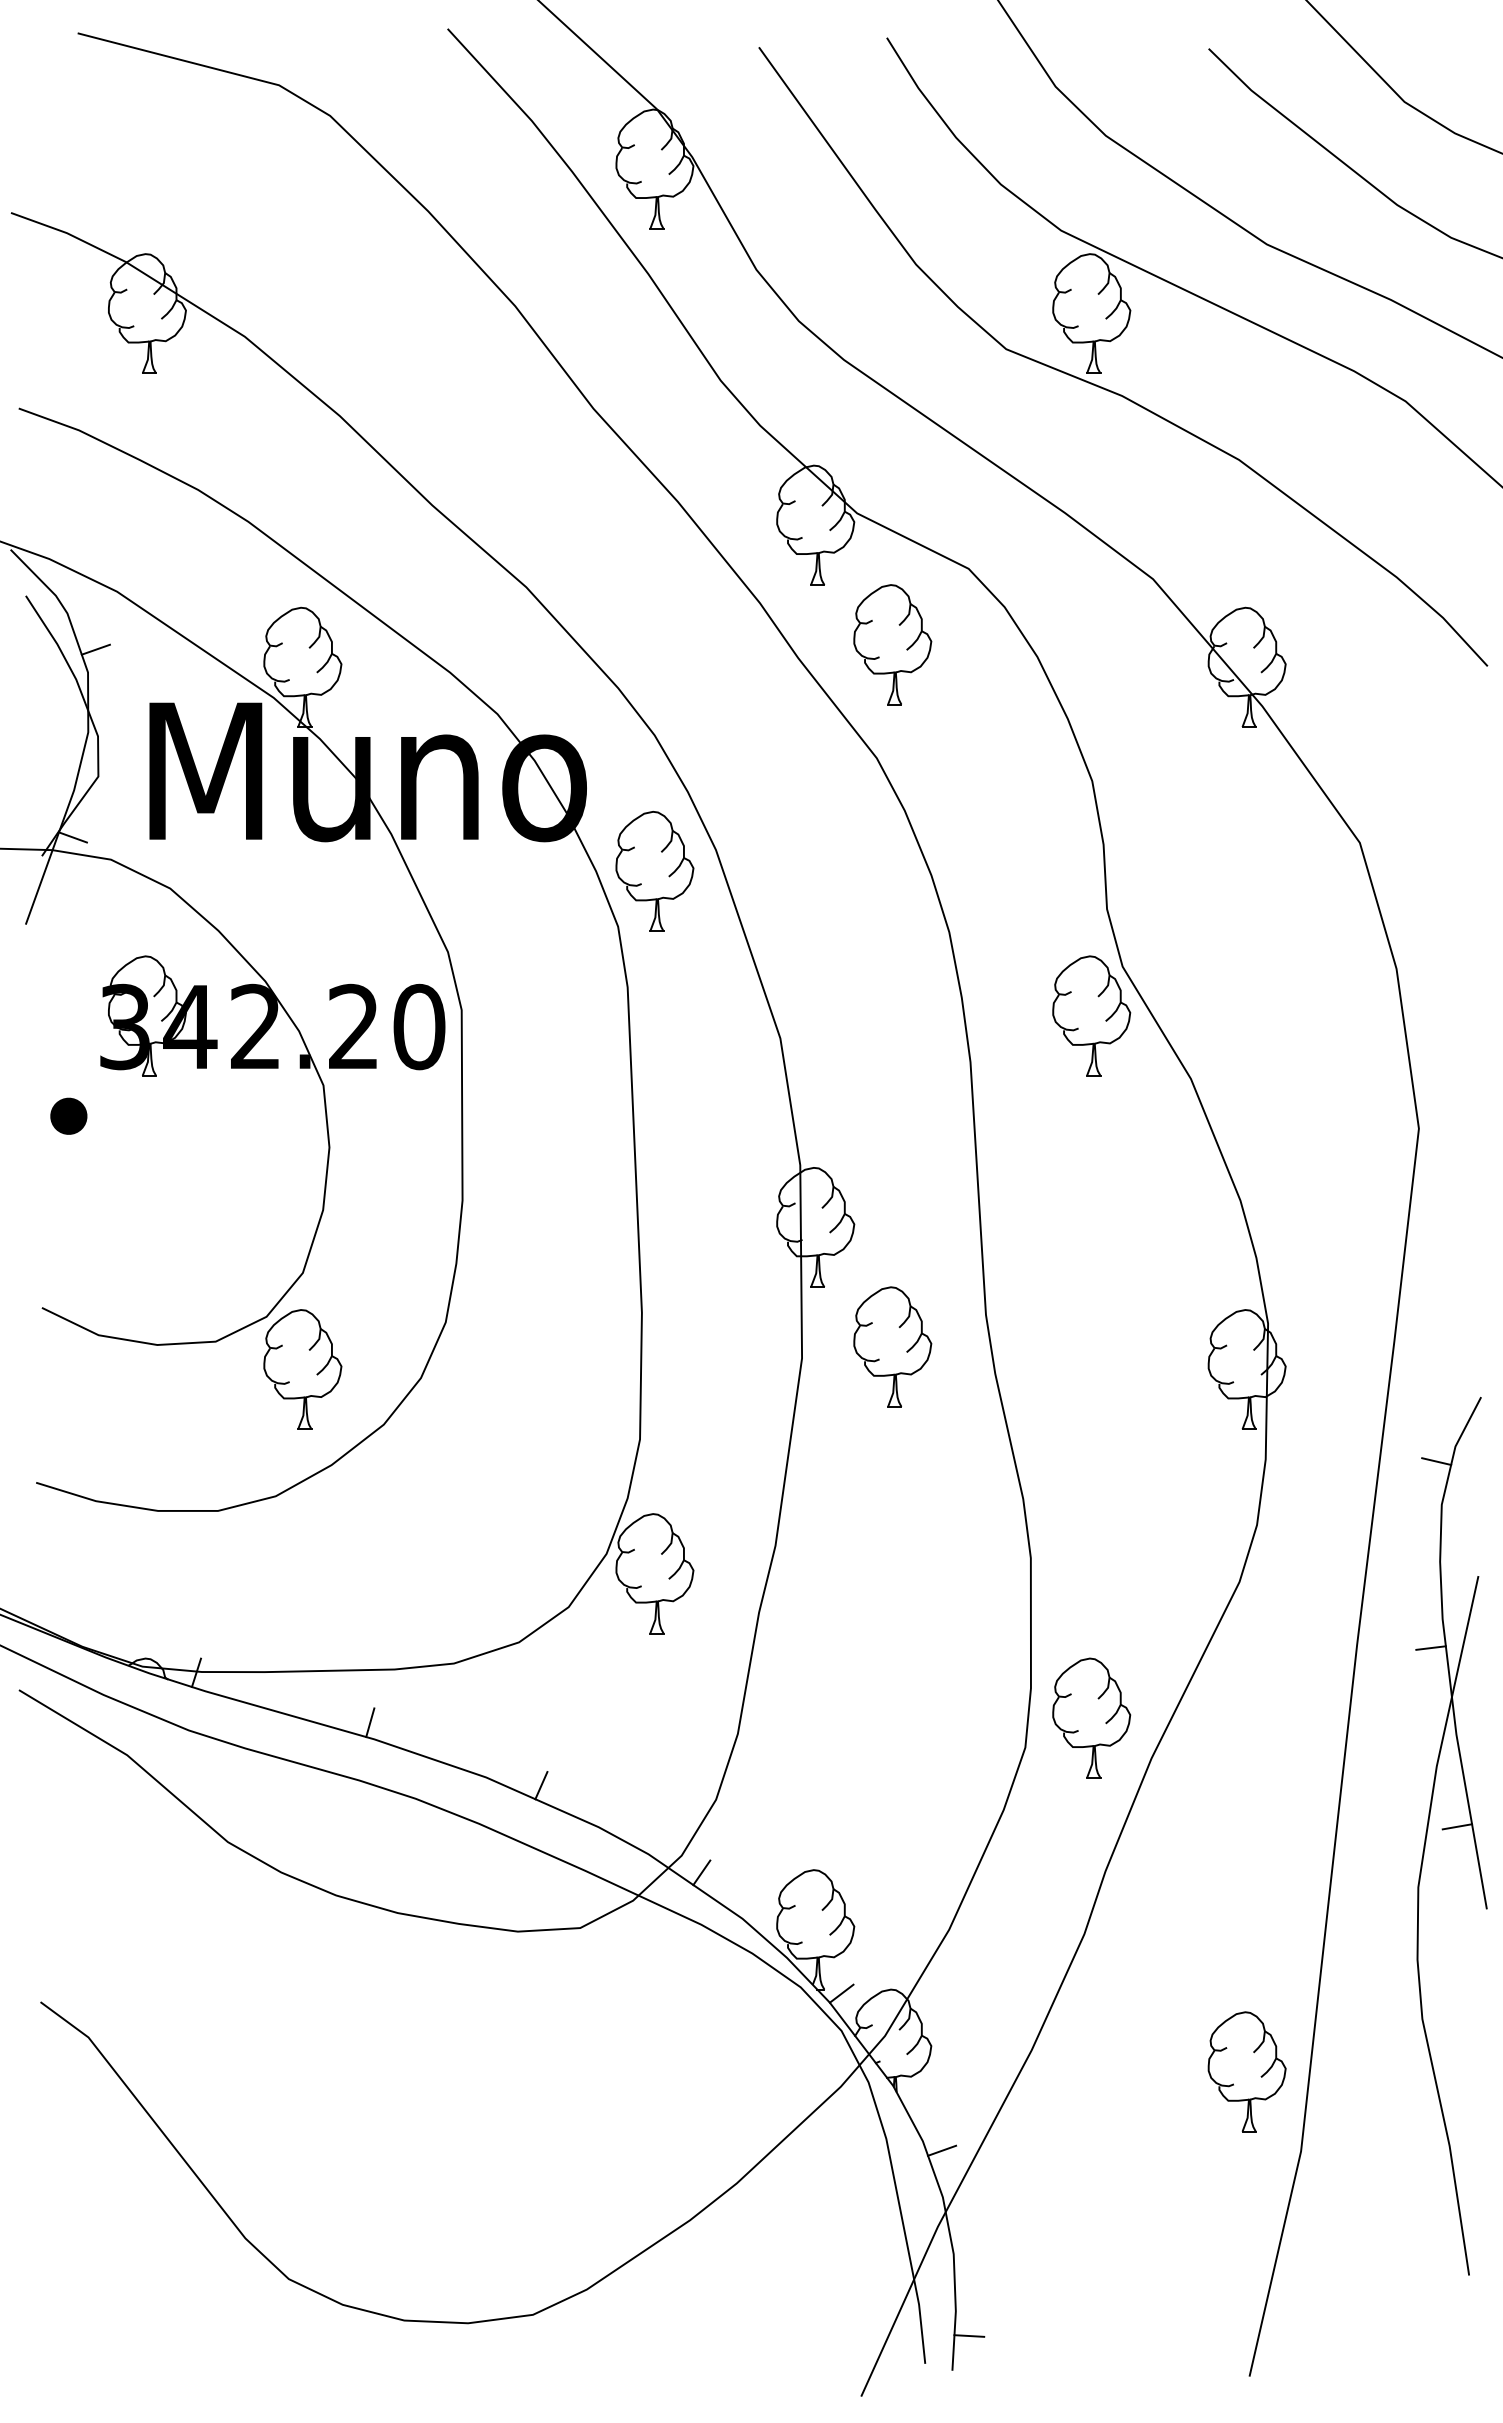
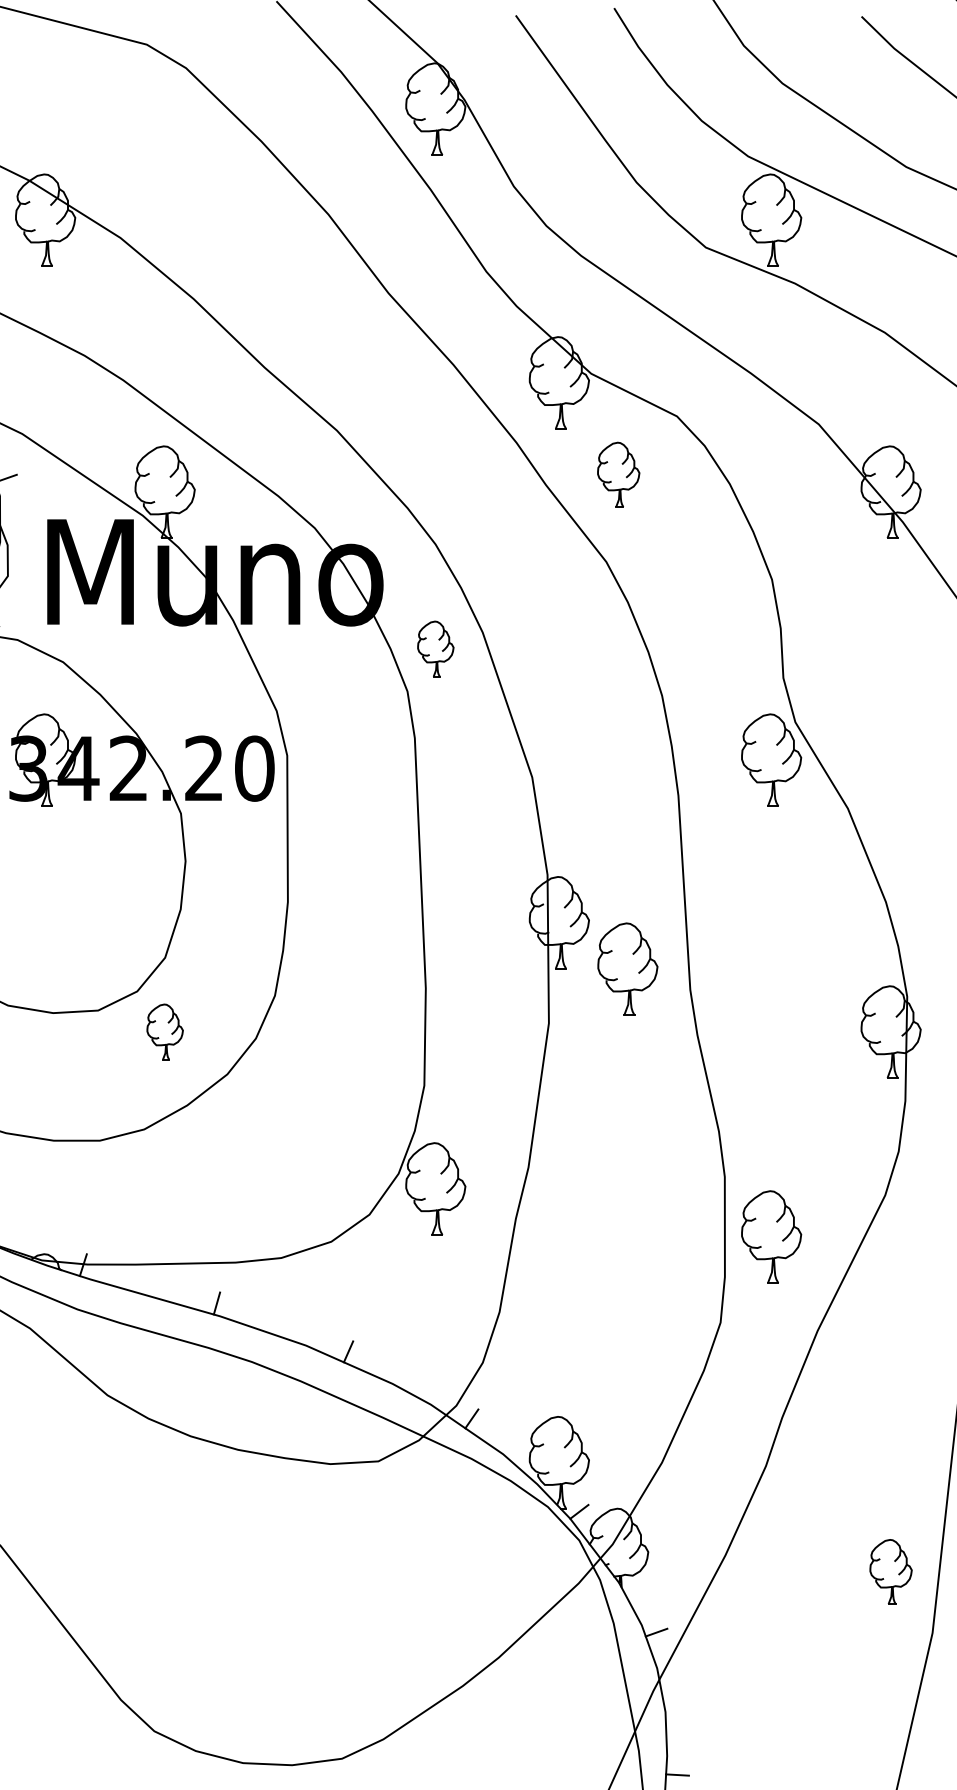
part: (892, 644) -> (618, 474), size x0.7
part: (654, 871) -> (435, 649), size x0.6
part: (892, 1346) -> (627, 968), moved
part: (302, 1369) -> (164, 1031), size x0.6
part: (1091, 1717) -> (771, 1236), moved
part: (1246, 2071) -> (890, 1571), size x0.7

